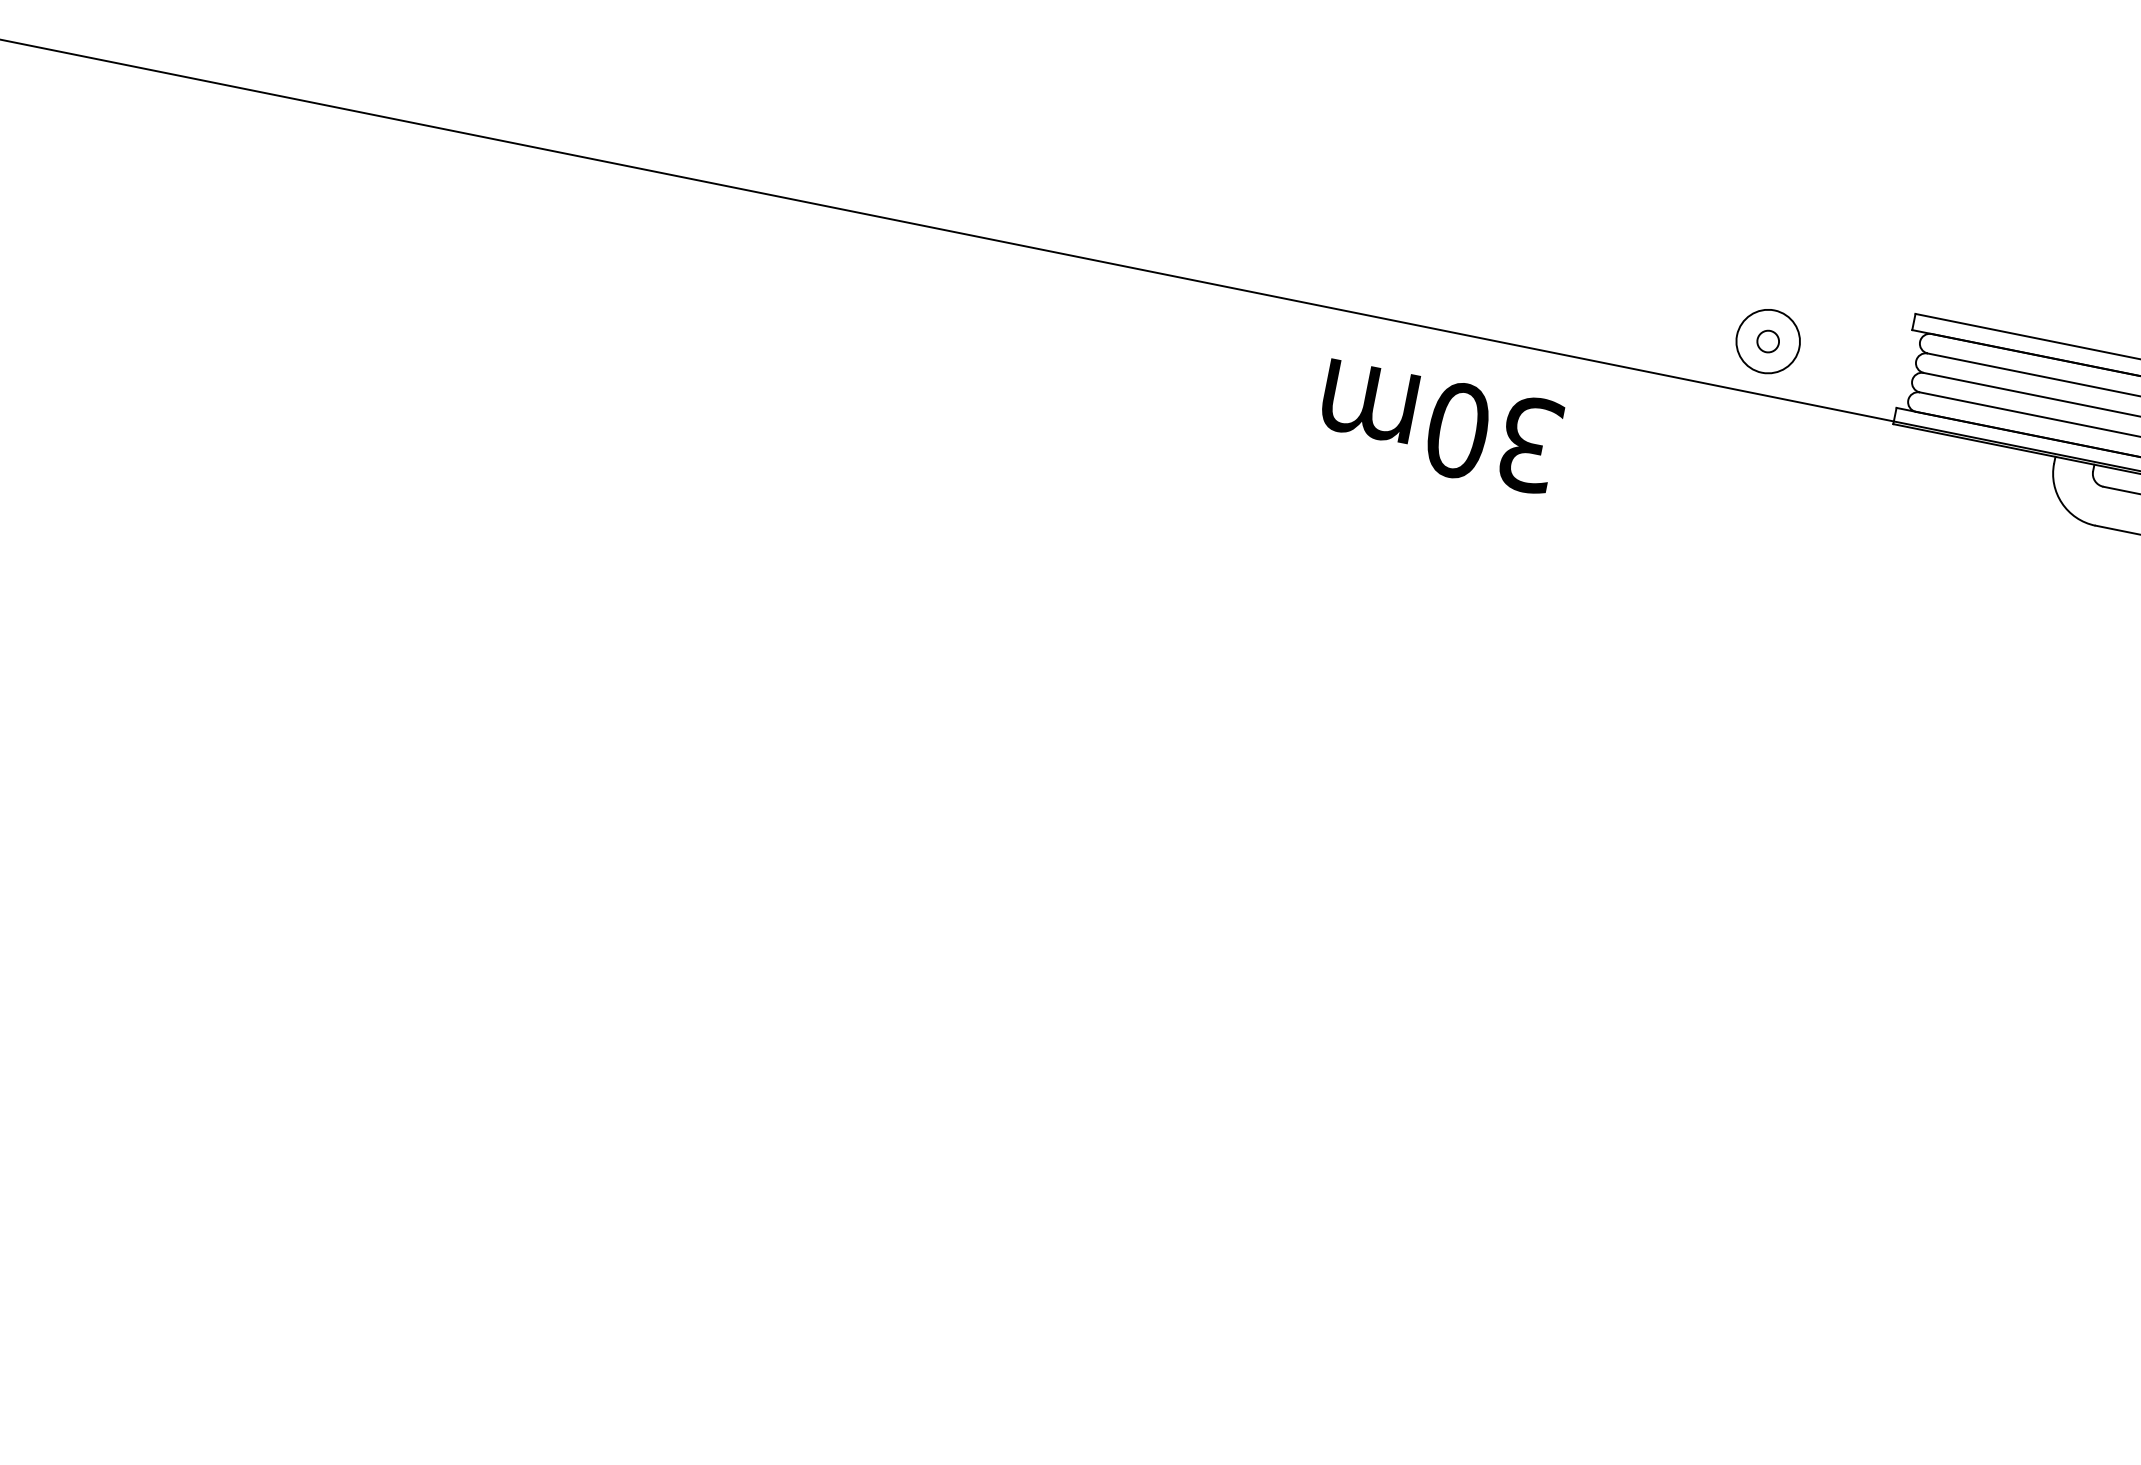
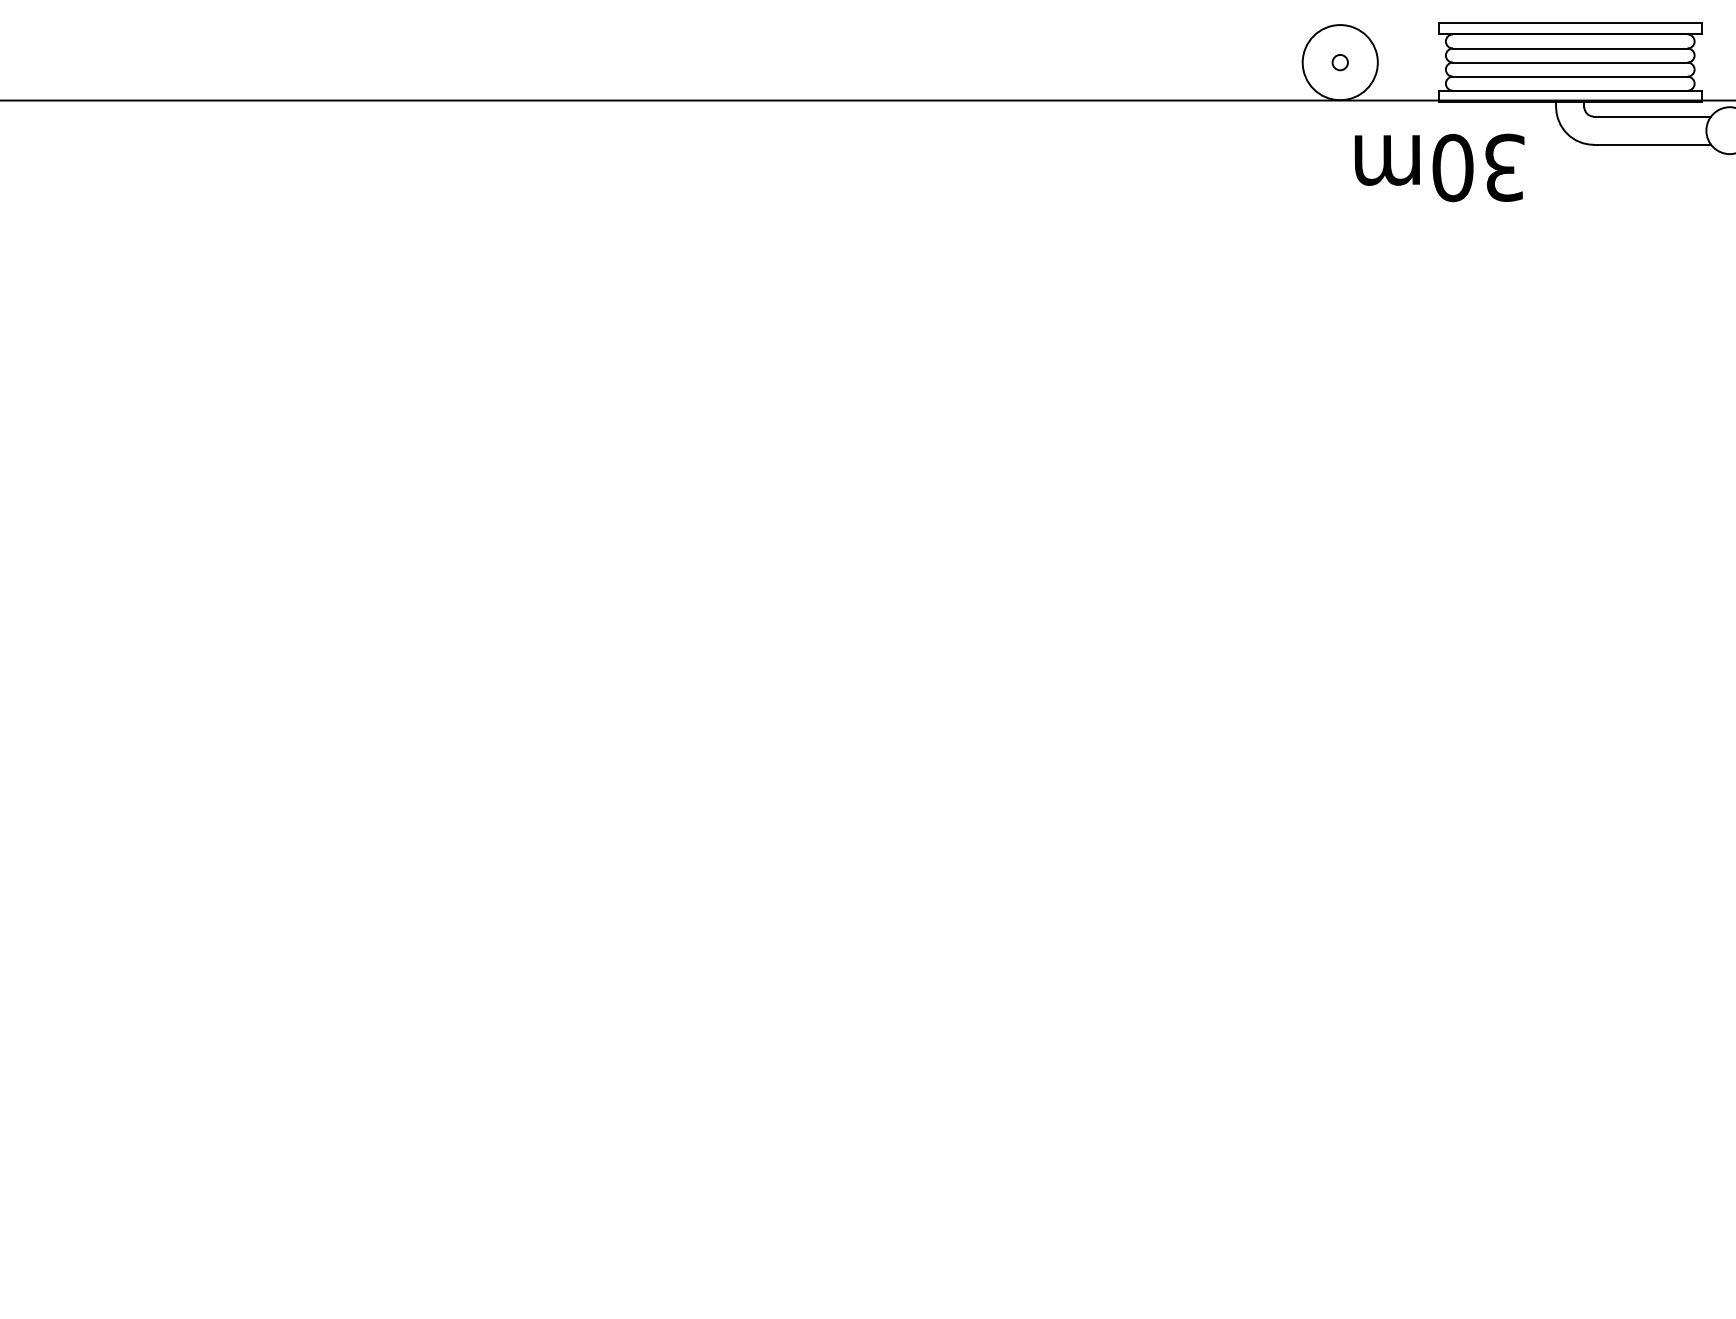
circle: (1767, 341) -> (1339, 62), size x1.67
text: (1439, 426) -> (1439, 167), moved

